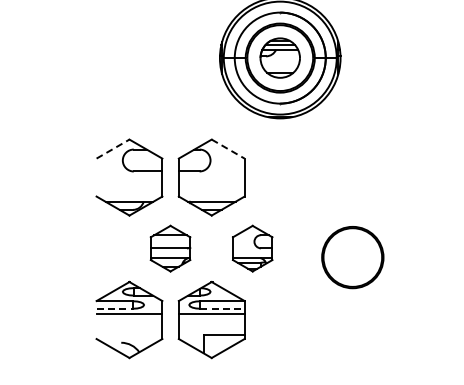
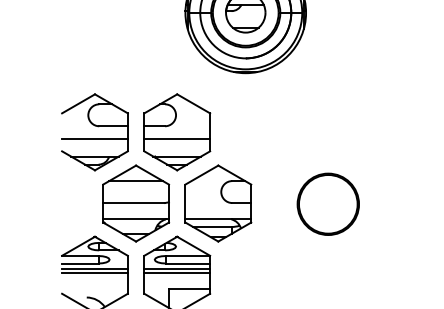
line: (113, 149) -> (79, 104), dashed -> solid
line: (228, 149) -> (194, 104), dashed -> solid
line: (129, 184) -> (95, 139), added
line: (211, 184) -> (177, 139), added
part: (170, 248) -> (136, 203), size x1.67
part: (252, 248) -> (218, 203), size x1.67
part: (352, 257) -> (328, 204), moved
line: (115, 308) -> (81, 263), dashed -> solid
line: (222, 308) -> (188, 263), dashed -> solid
line: (129, 318) -> (95, 273), added
line: (211, 318) -> (177, 273), added

